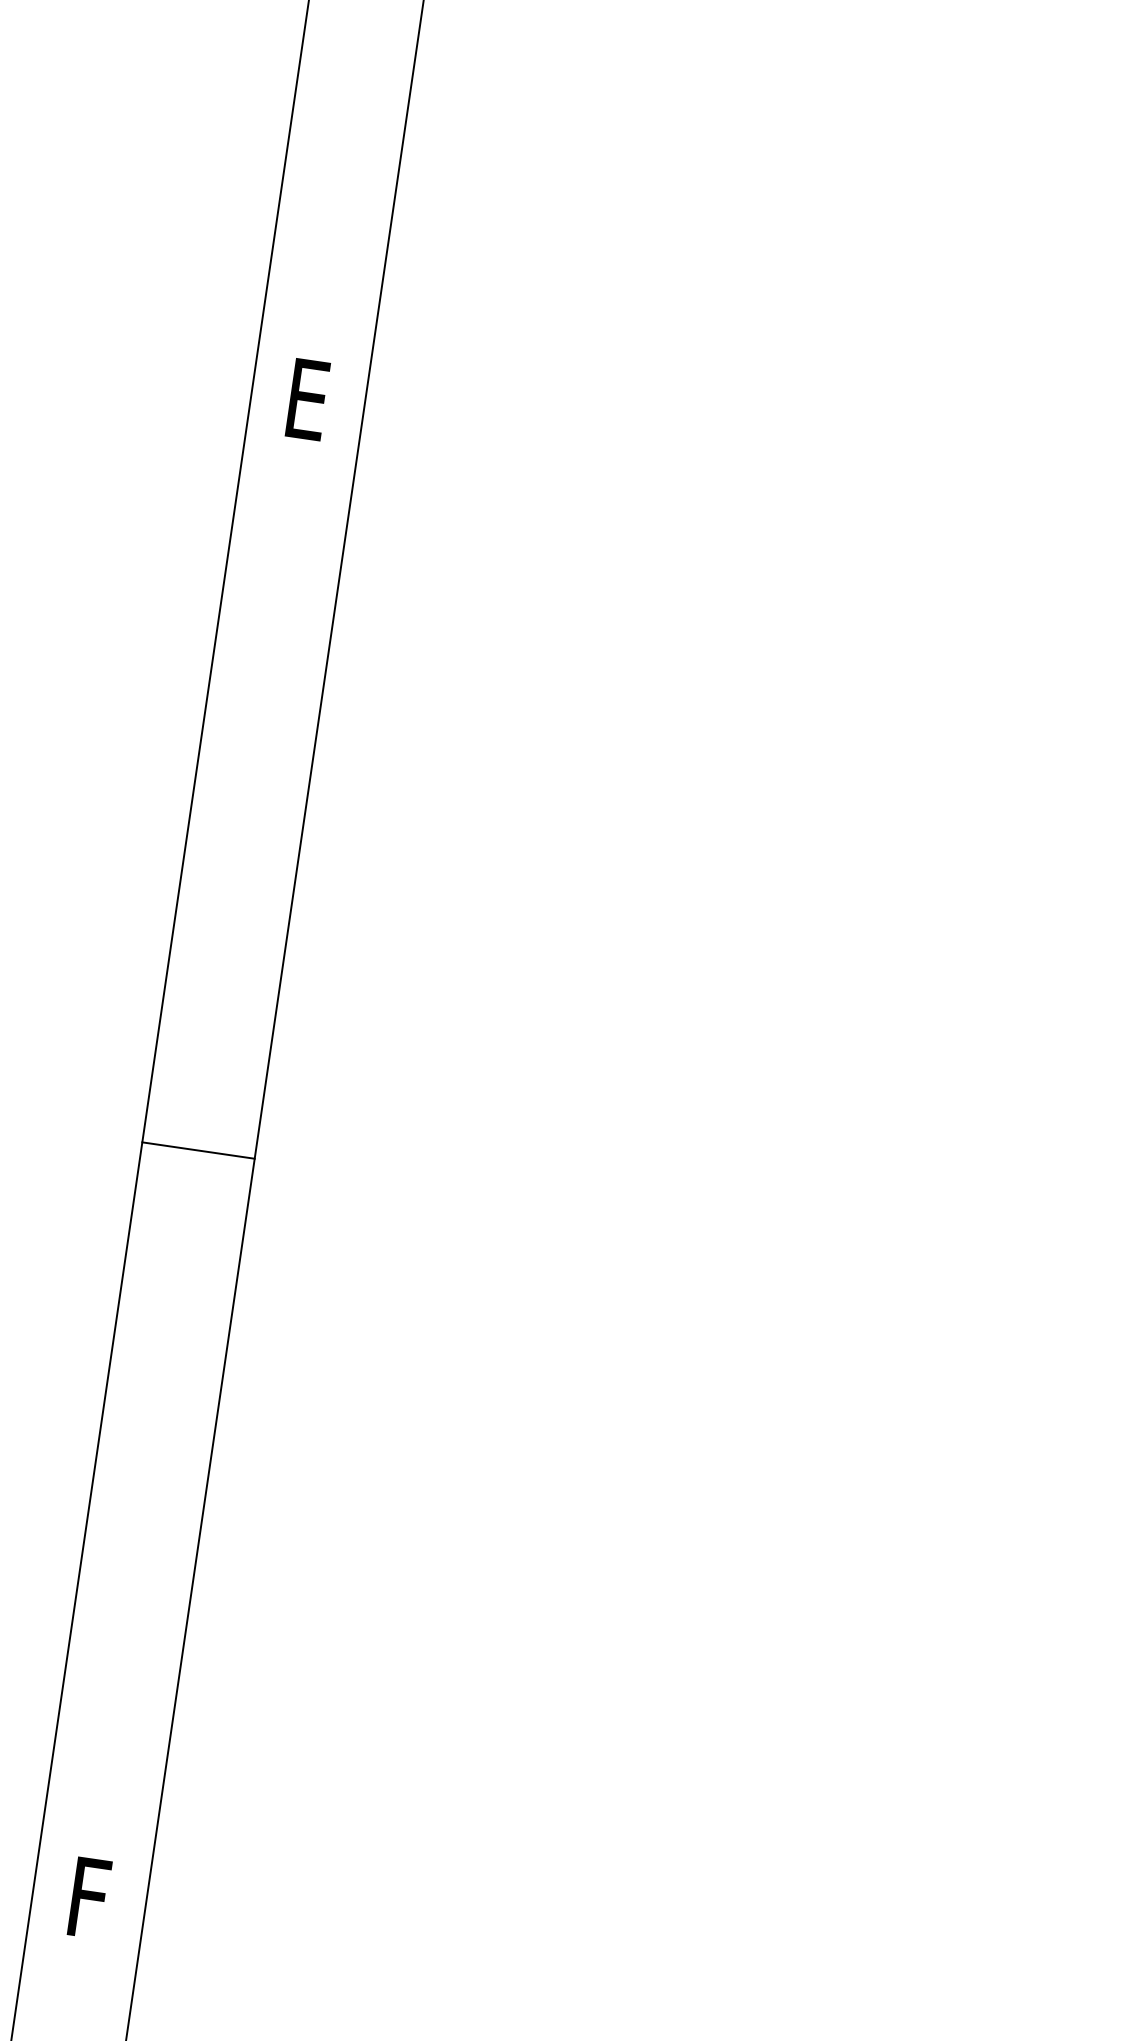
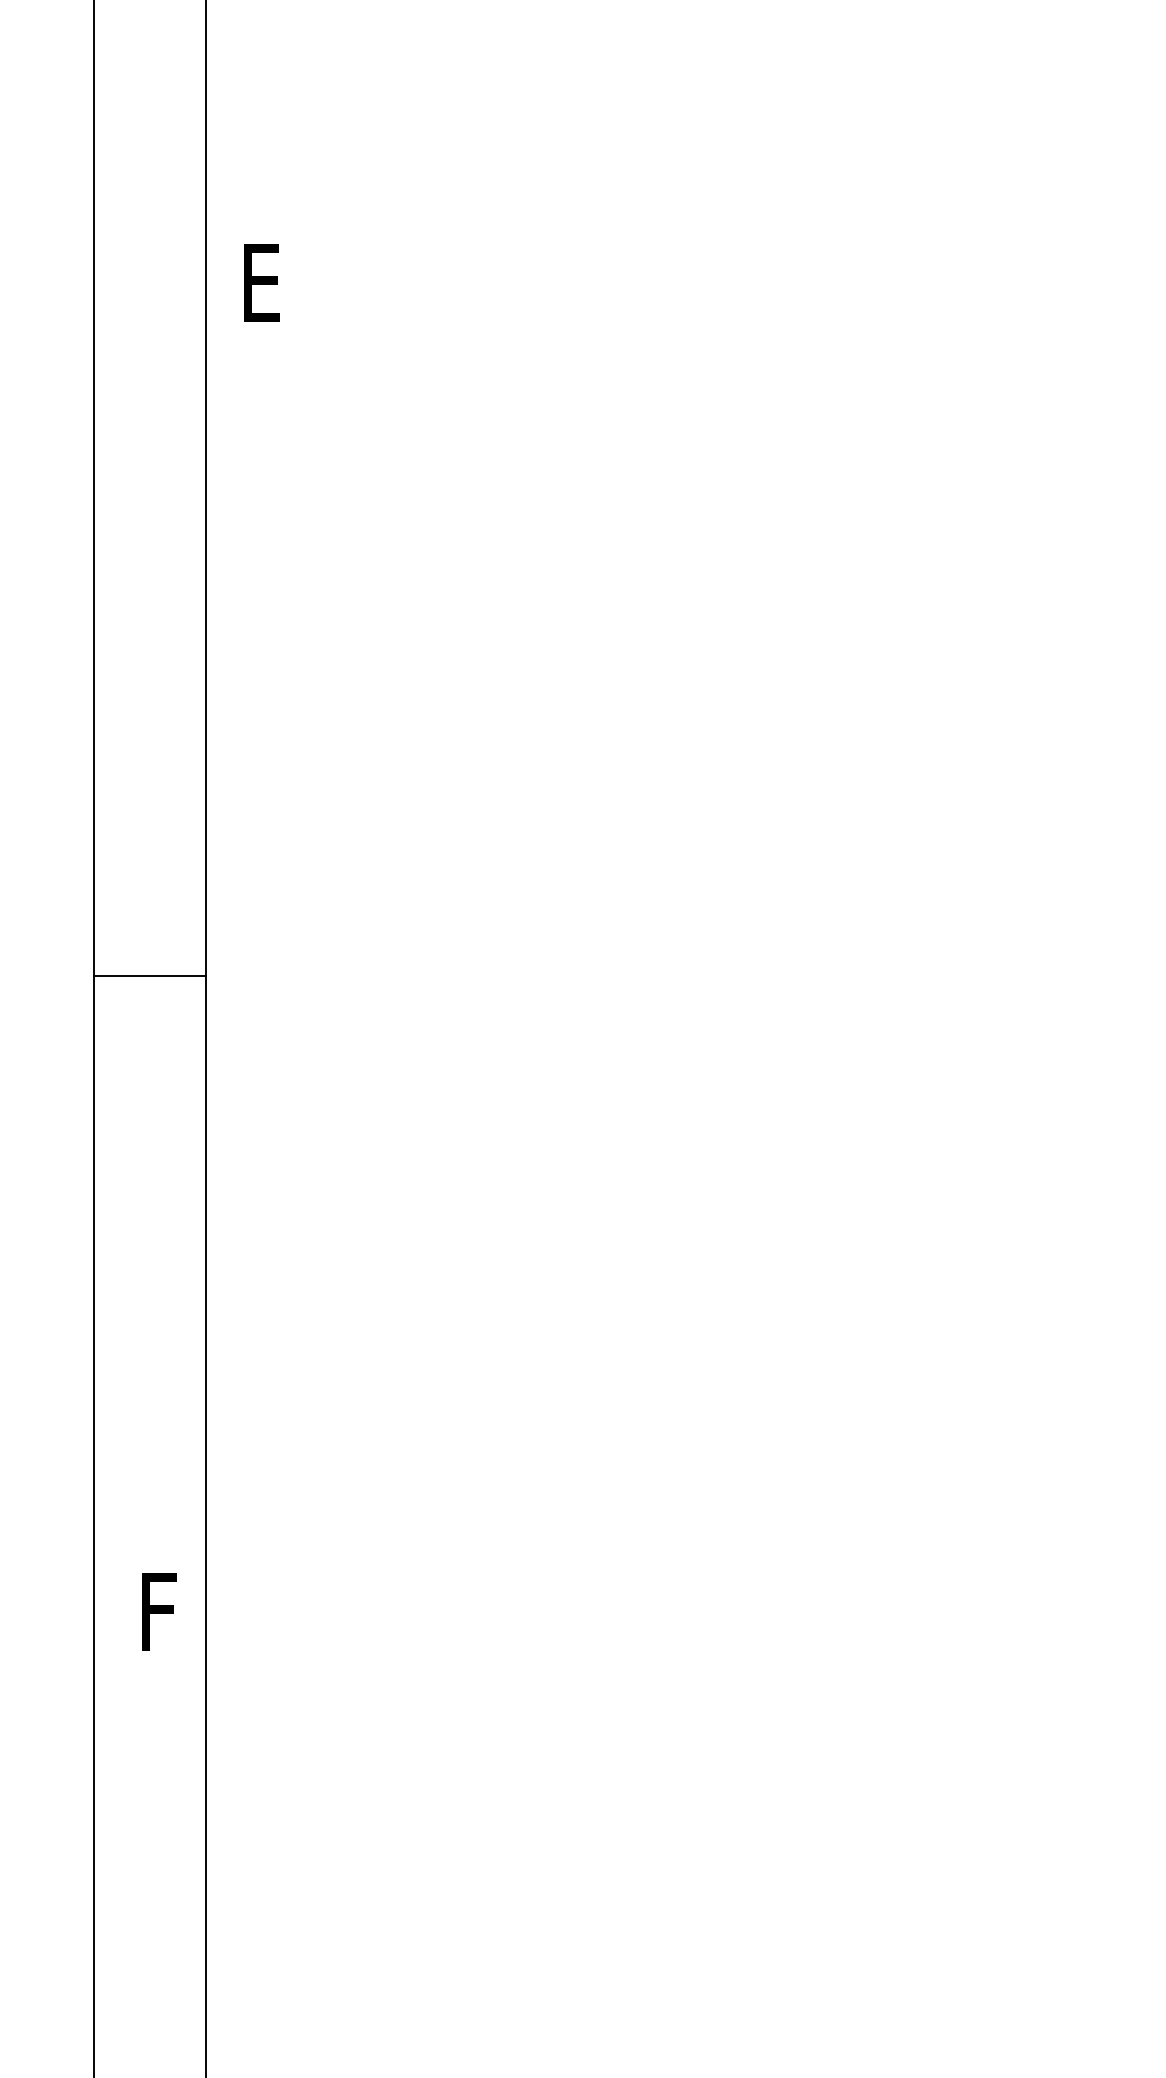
text: (307, 399) -> (261, 282), moved
line: (197, 1150) -> (149, 976), moved
text: (90, 1897) -> (159, 1611), moved

